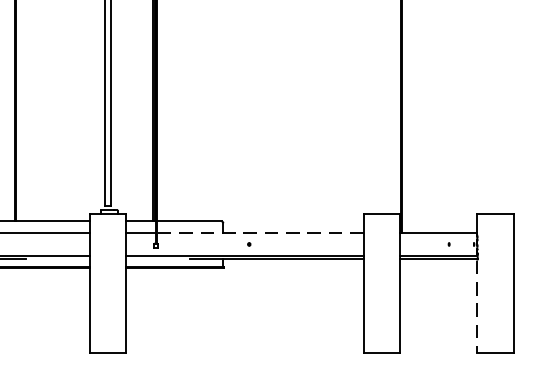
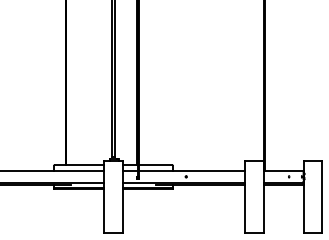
line: (259, 232) -> (191, 170), dashed -> solid
line: (477, 305) -> (303, 208), dashed -> solid

